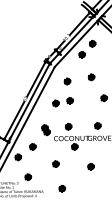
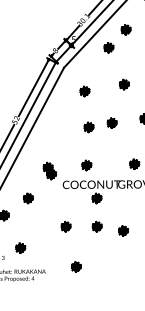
part: (62, 102) -> (99, 125), moved
part: (74, 163) -> (96, 225), added

